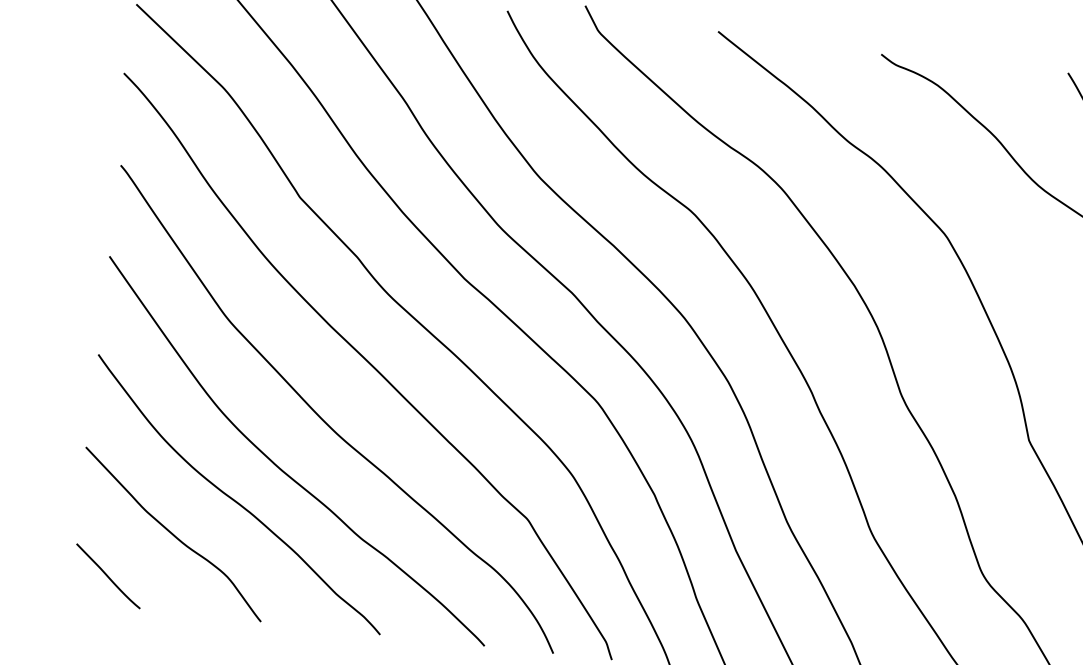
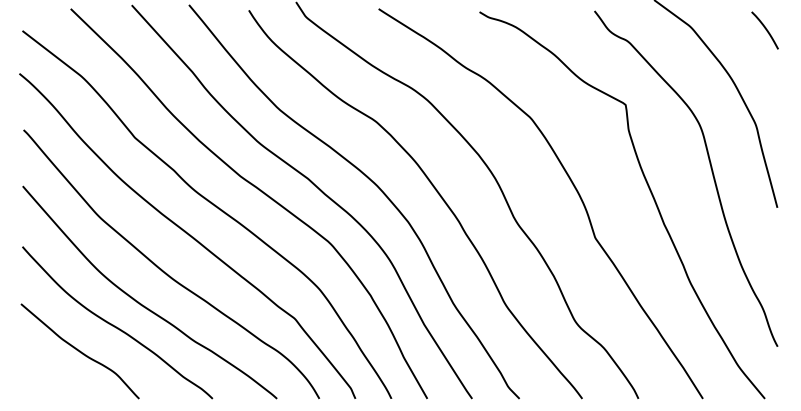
line: (108, 576) -> (43, 381), removed

